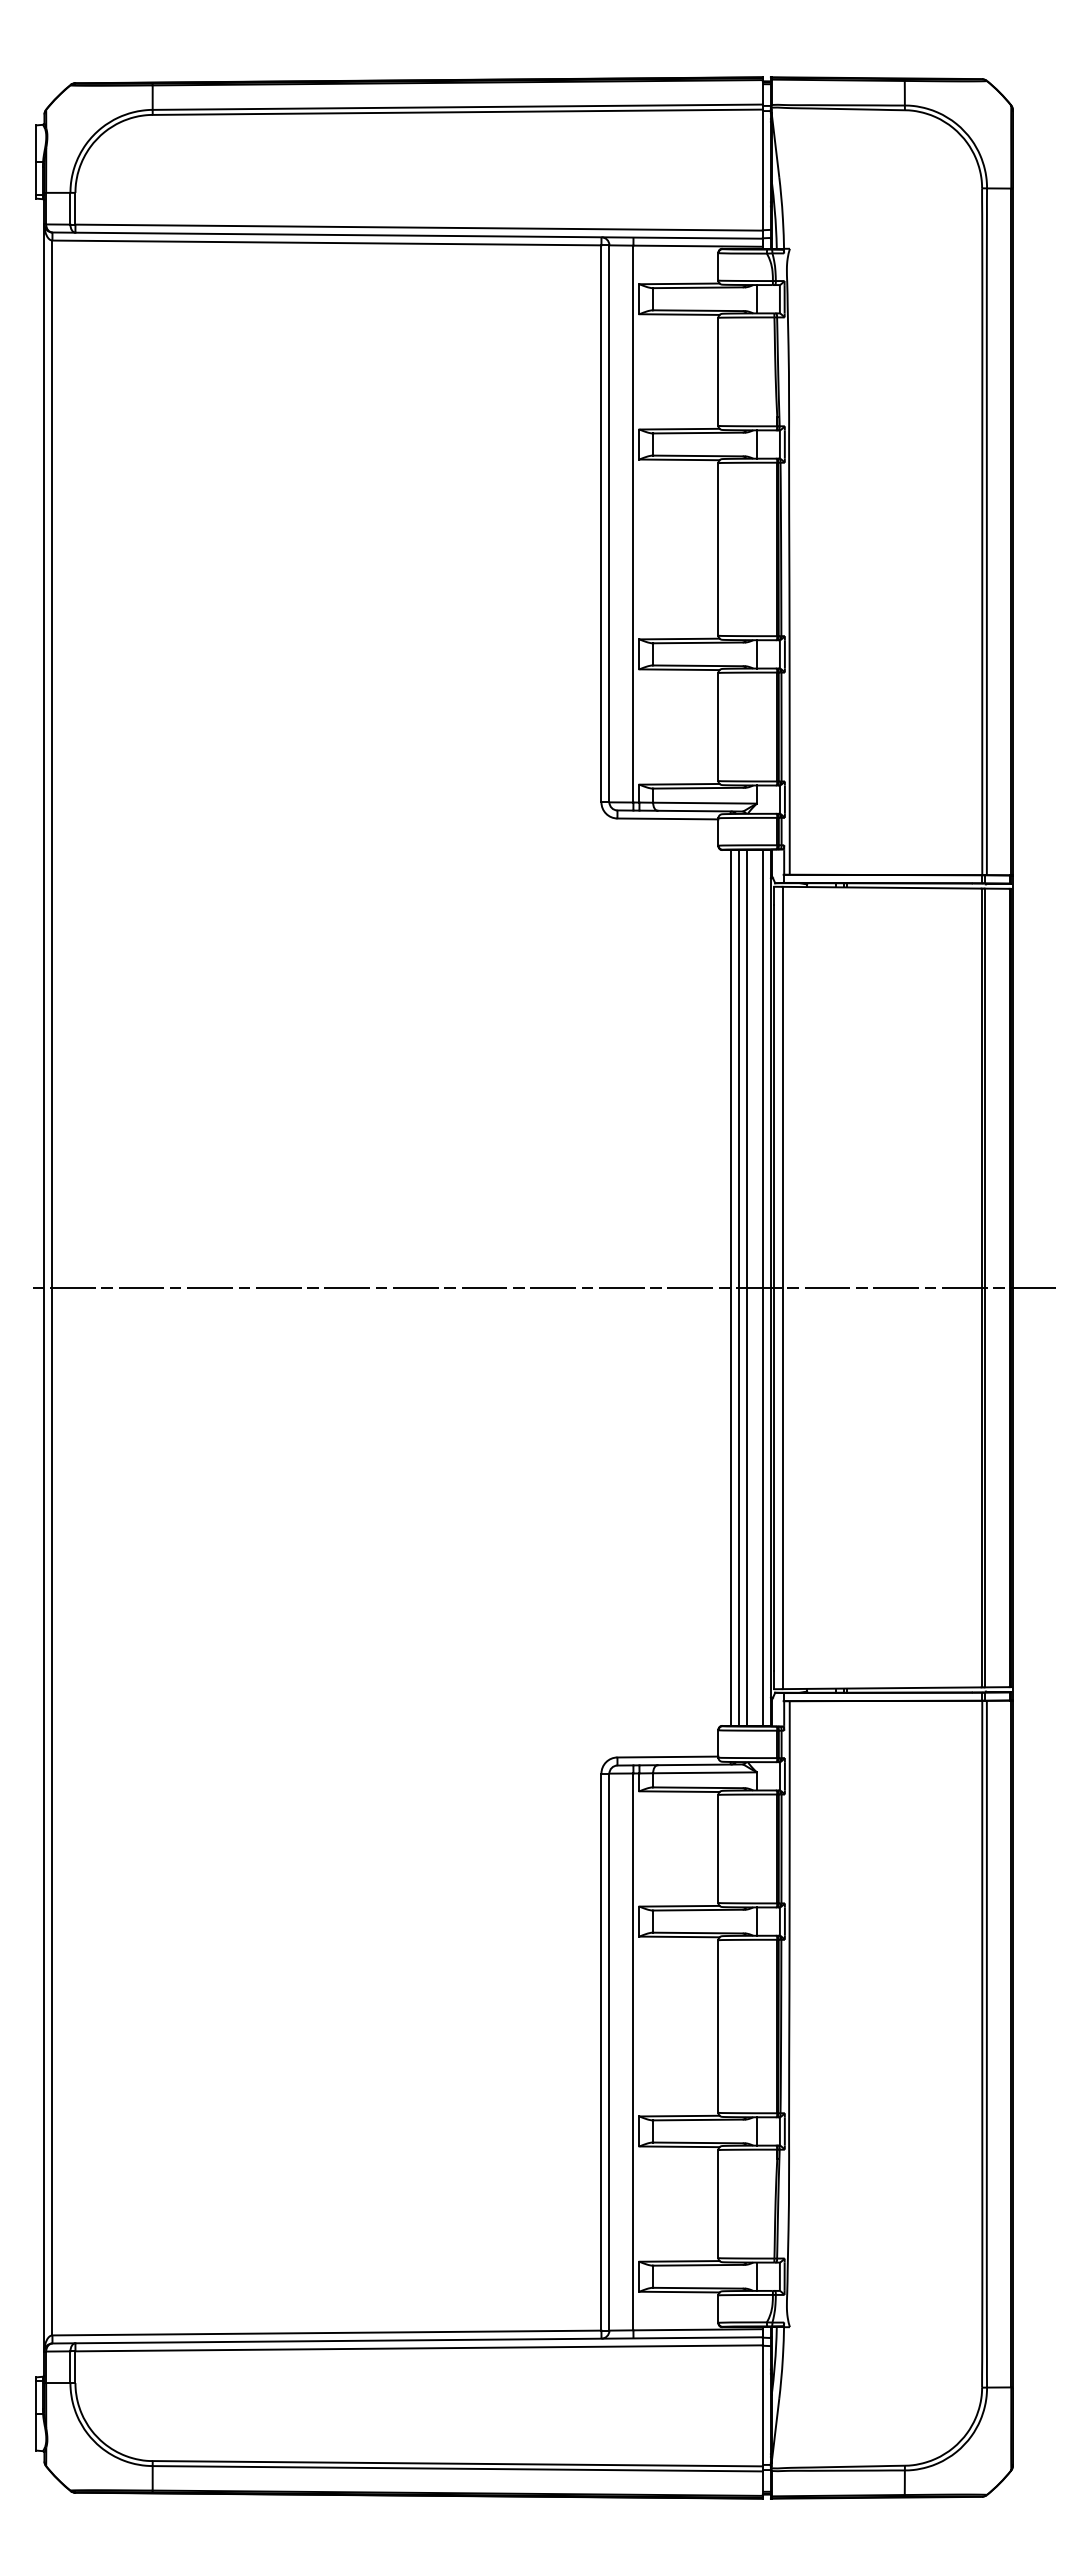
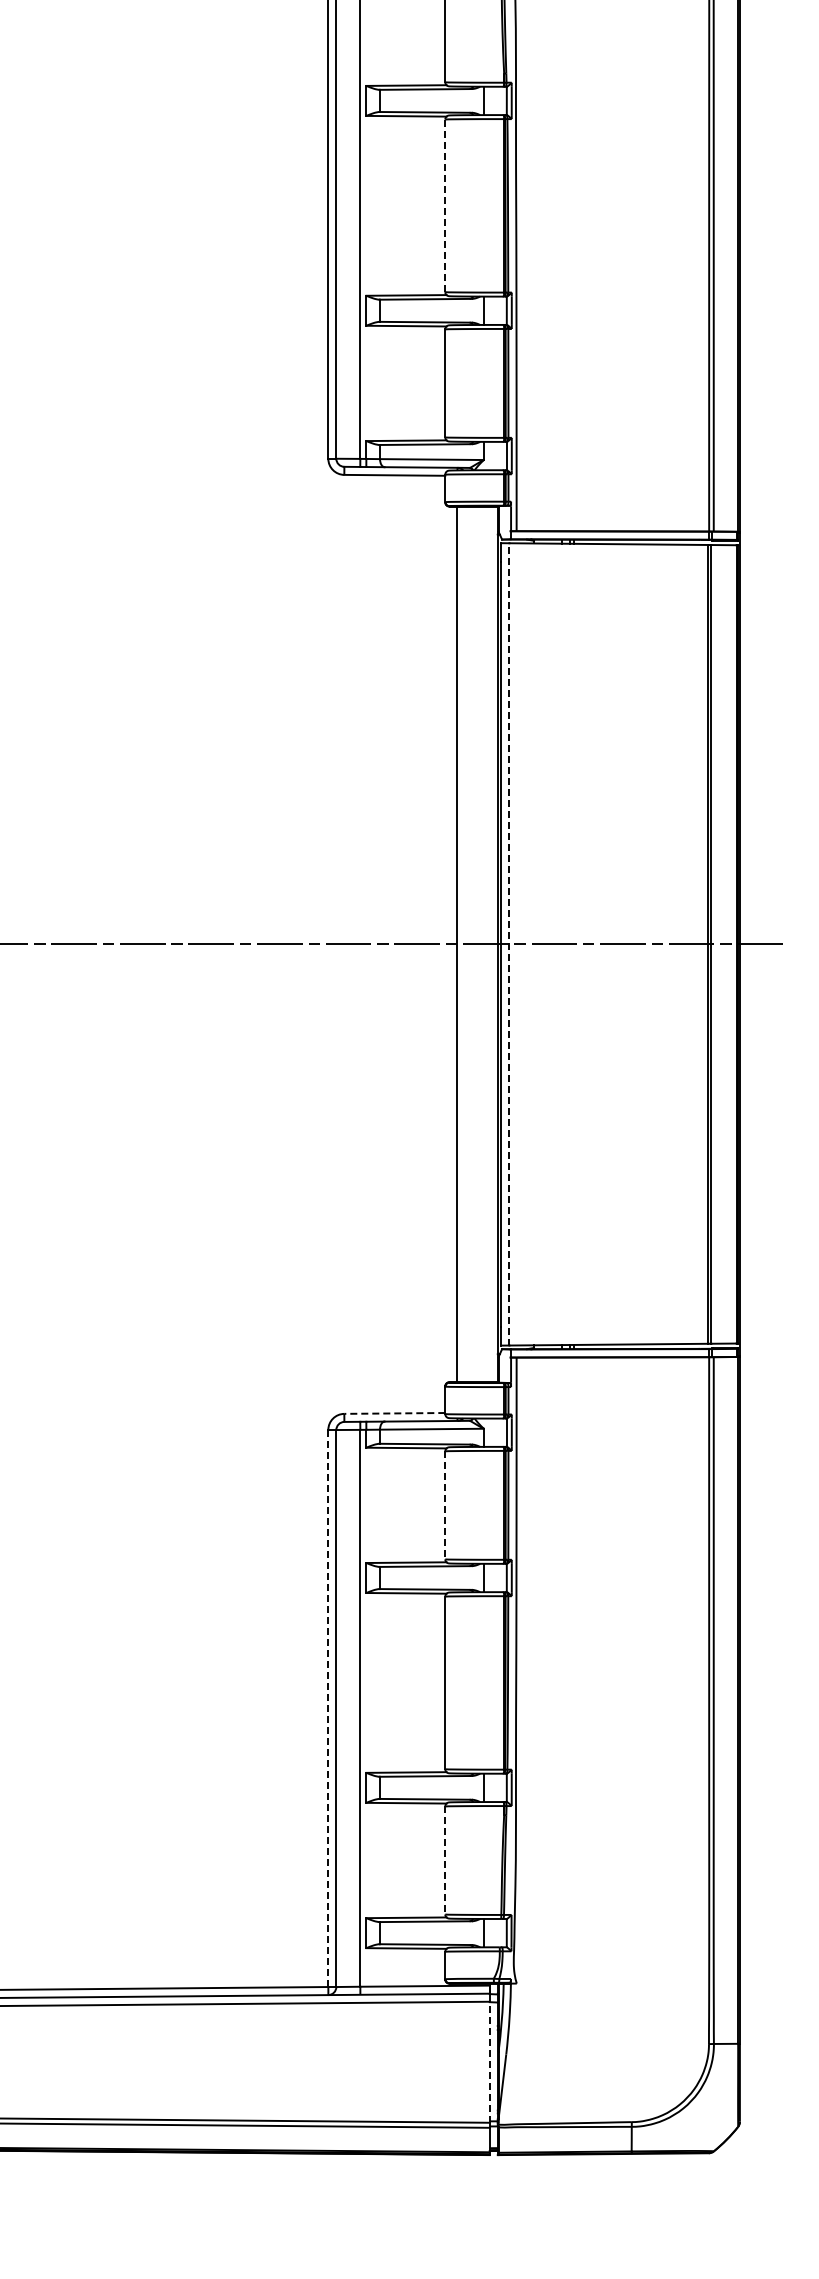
line: (718, 549) -> (445, 205), solid -> dashed
line: (738, 1287) -> (465, 943), removed
line: (746, 1287) -> (473, 943), removed
line: (762, 1287) -> (489, 943), removed
line: (782, 1287) -> (509, 943), solid -> dashed
line: (667, 1757) -> (394, 1413), solid -> dashed
line: (718, 1849) -> (445, 1505), solid -> dashed
line: (601, 2052) -> (328, 1708), solid -> dashed
line: (718, 2204) -> (445, 1860), solid -> dashed
line: (762, 2405) -> (489, 2061), solid -> dashed

